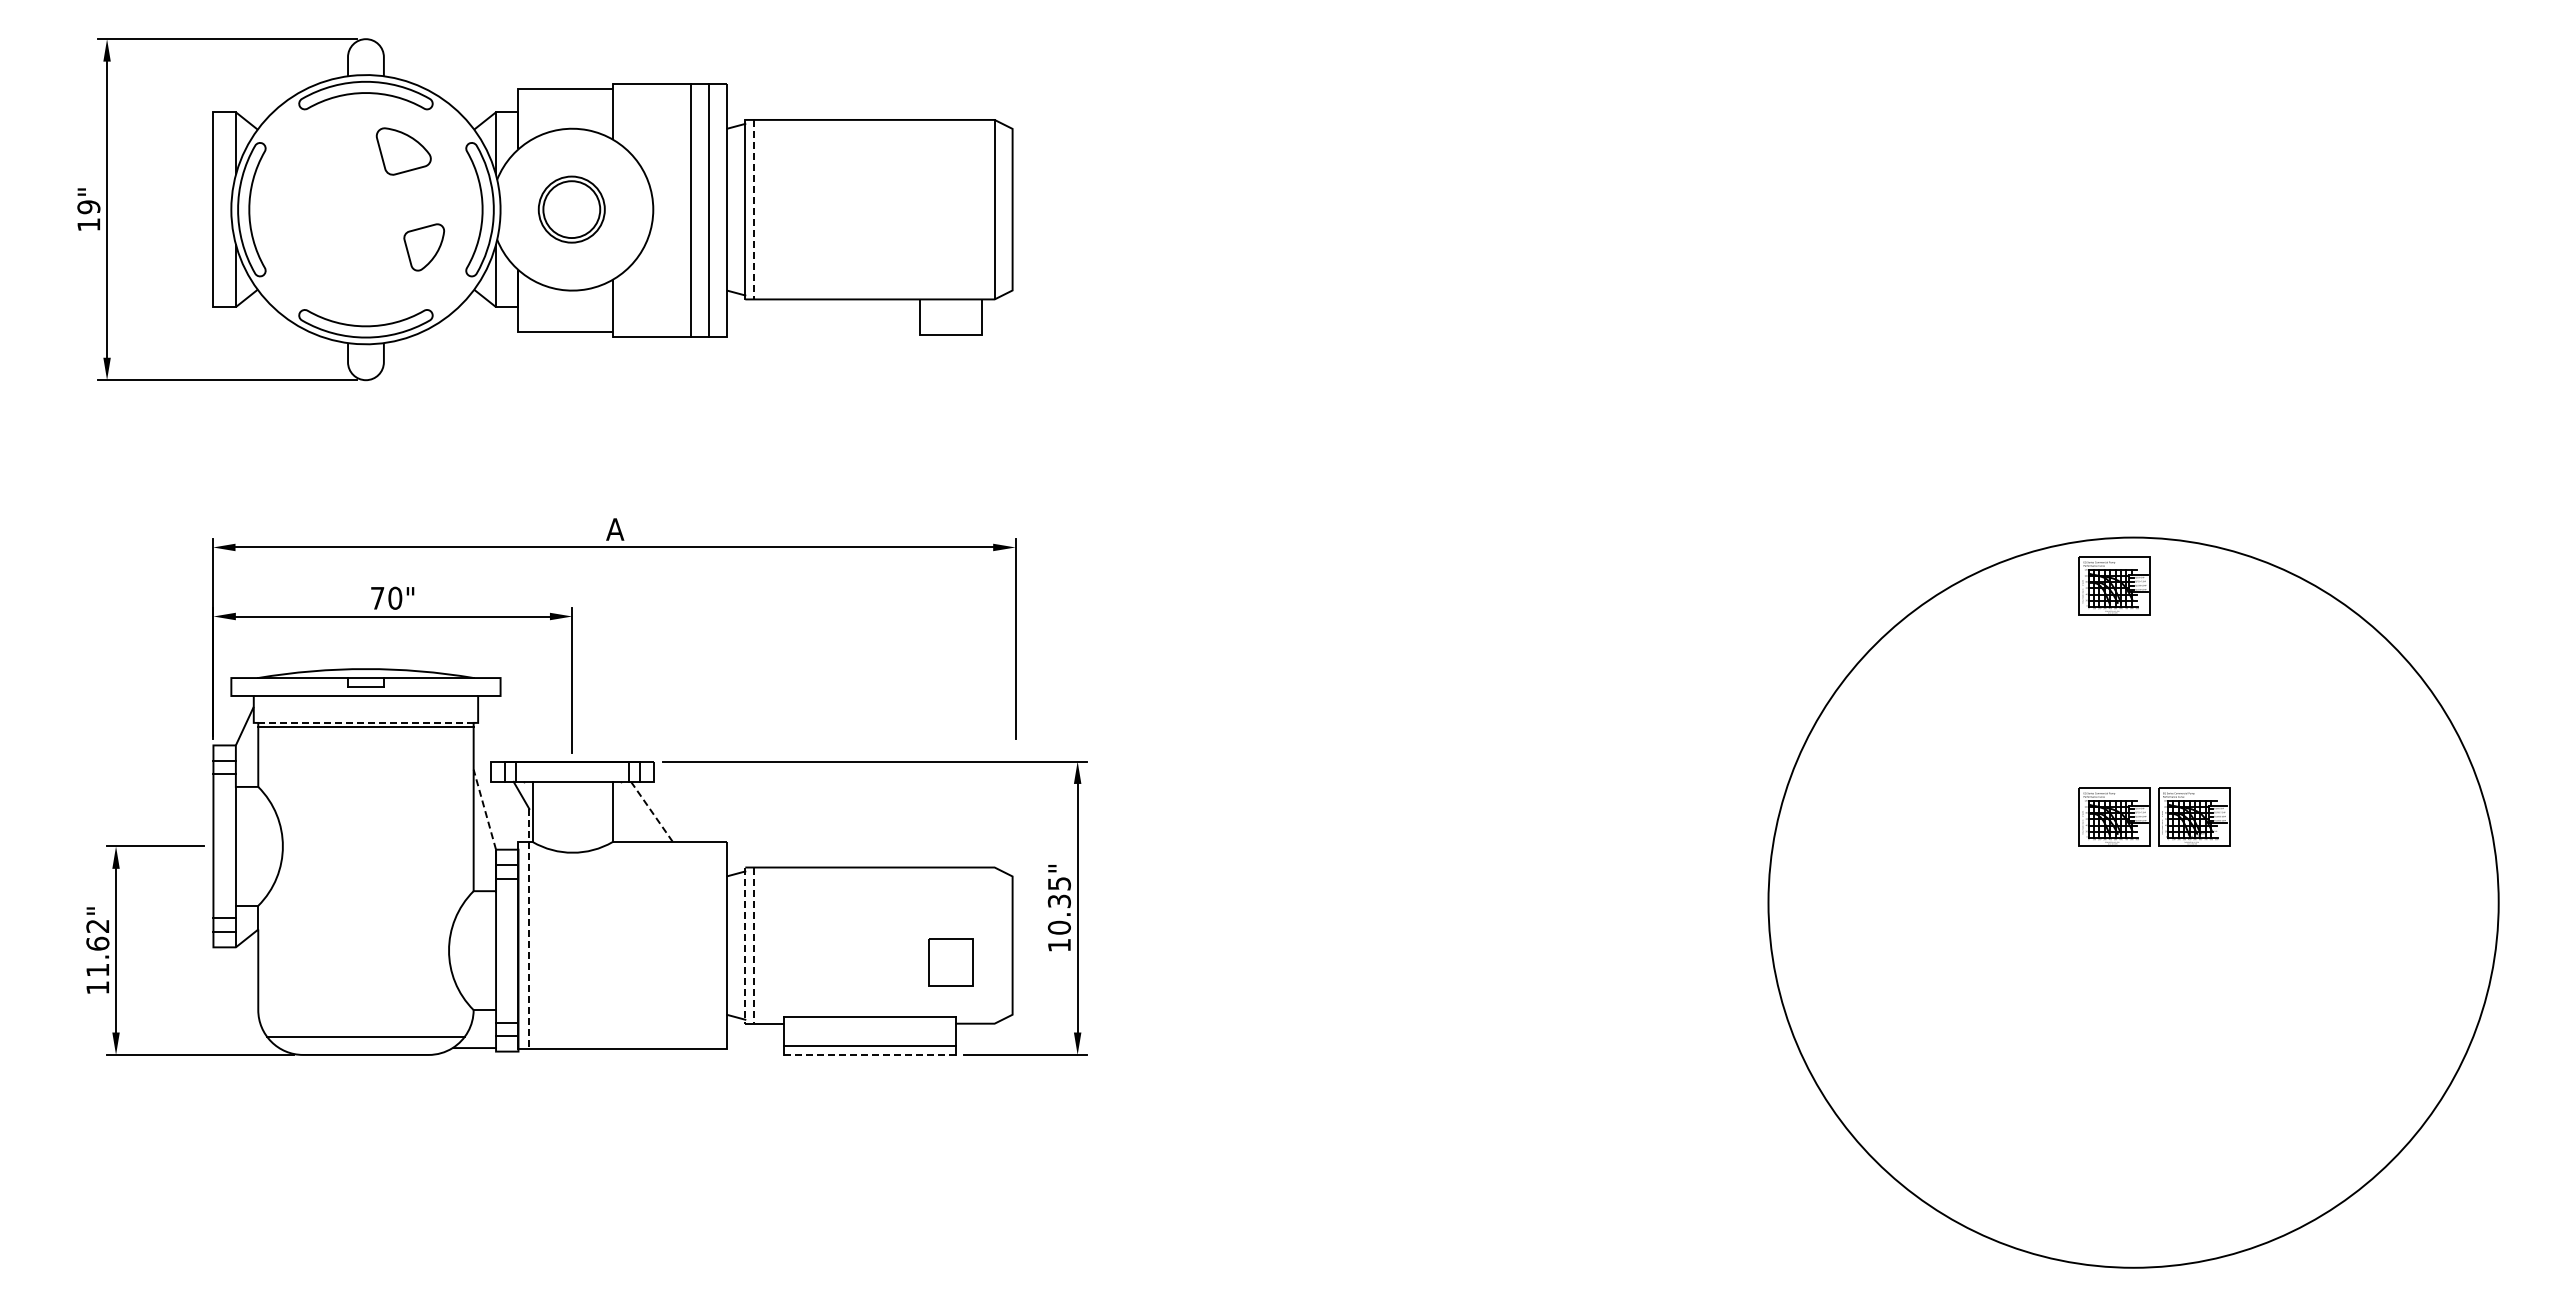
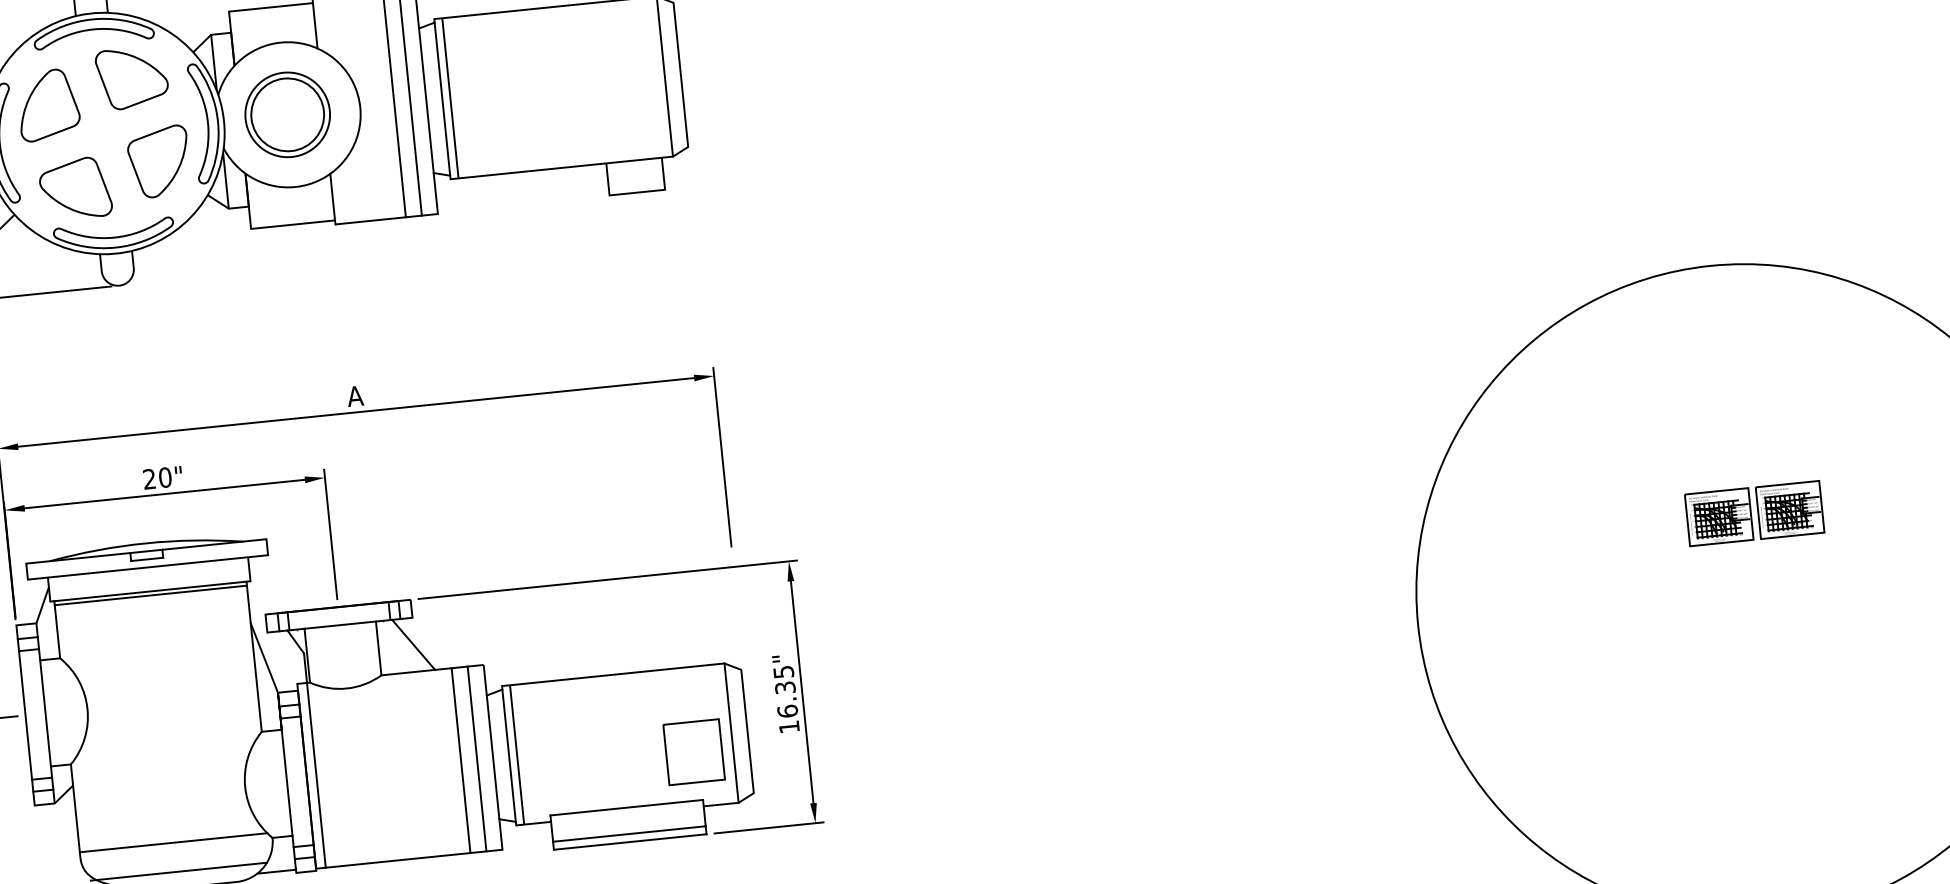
part: (403, 151) -> (132, 78), size x1.43
part: (307, 171) -> (48, 104), added
part: (571, 209) -> (287, 114), size x1.43
line: (754, 209) -> (450, 98), dashed -> solid
part: (424, 247) -> (159, 161), size x1.67
part: (327, 267) -> (74, 188), added
part: (2114, 585) -> (1698, 310), removed
text: (377, 597) -> (149, 478), 70" -> 20"
line: (365, 722) -> (149, 591), dashed -> solid
line: (484, 809) -> (264, 657), dashed -> solid
line: (651, 811) -> (413, 644), dashed -> solid
text: (1058, 927) -> (786, 711), 10.35" -> 16.35"
line: (529, 929) -> (315, 760), dashed -> solid
line: (691, 945) -> (461, 760), added
line: (709, 945) -> (477, 758), added
line: (754, 945) -> (517, 754), dashed -> solid
line: (994, 945) -> (731, 733), added
line: (745, 946) -> (509, 756), dashed -> solid
part: (950, 962) -> (693, 752), size x1.43
line: (363, 1004) -> (173, 842), added
line: (869, 1054) -> (629, 841), dashed -> solid

